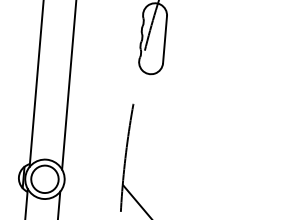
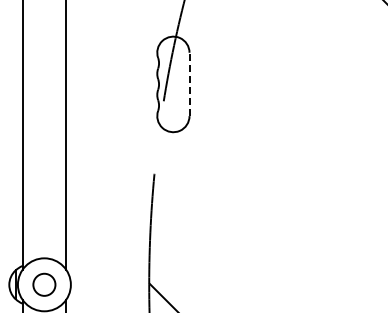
line: (165, 39) -> (189, 84), solid -> dashed
circle: (45, 179) -> (44, 284), size x0.6

